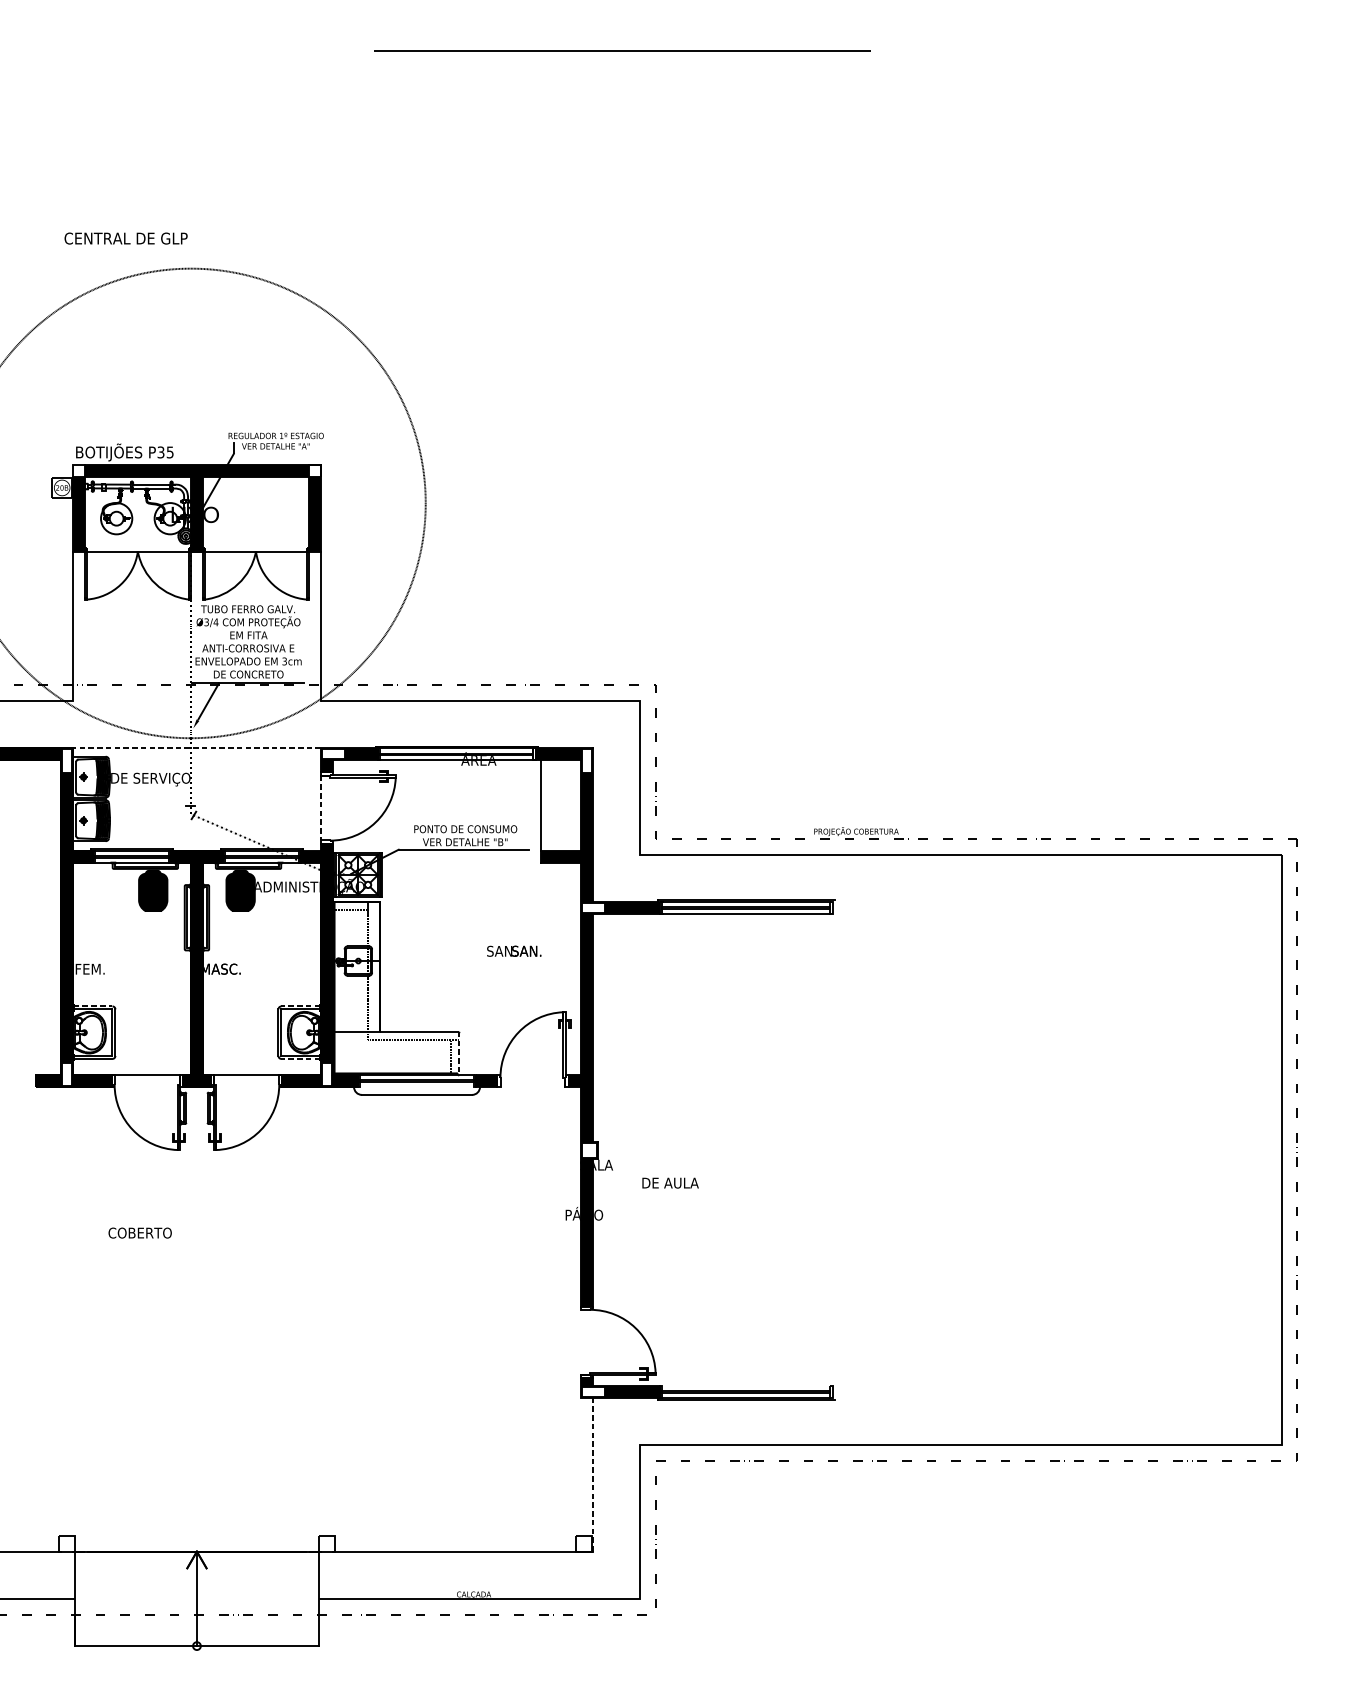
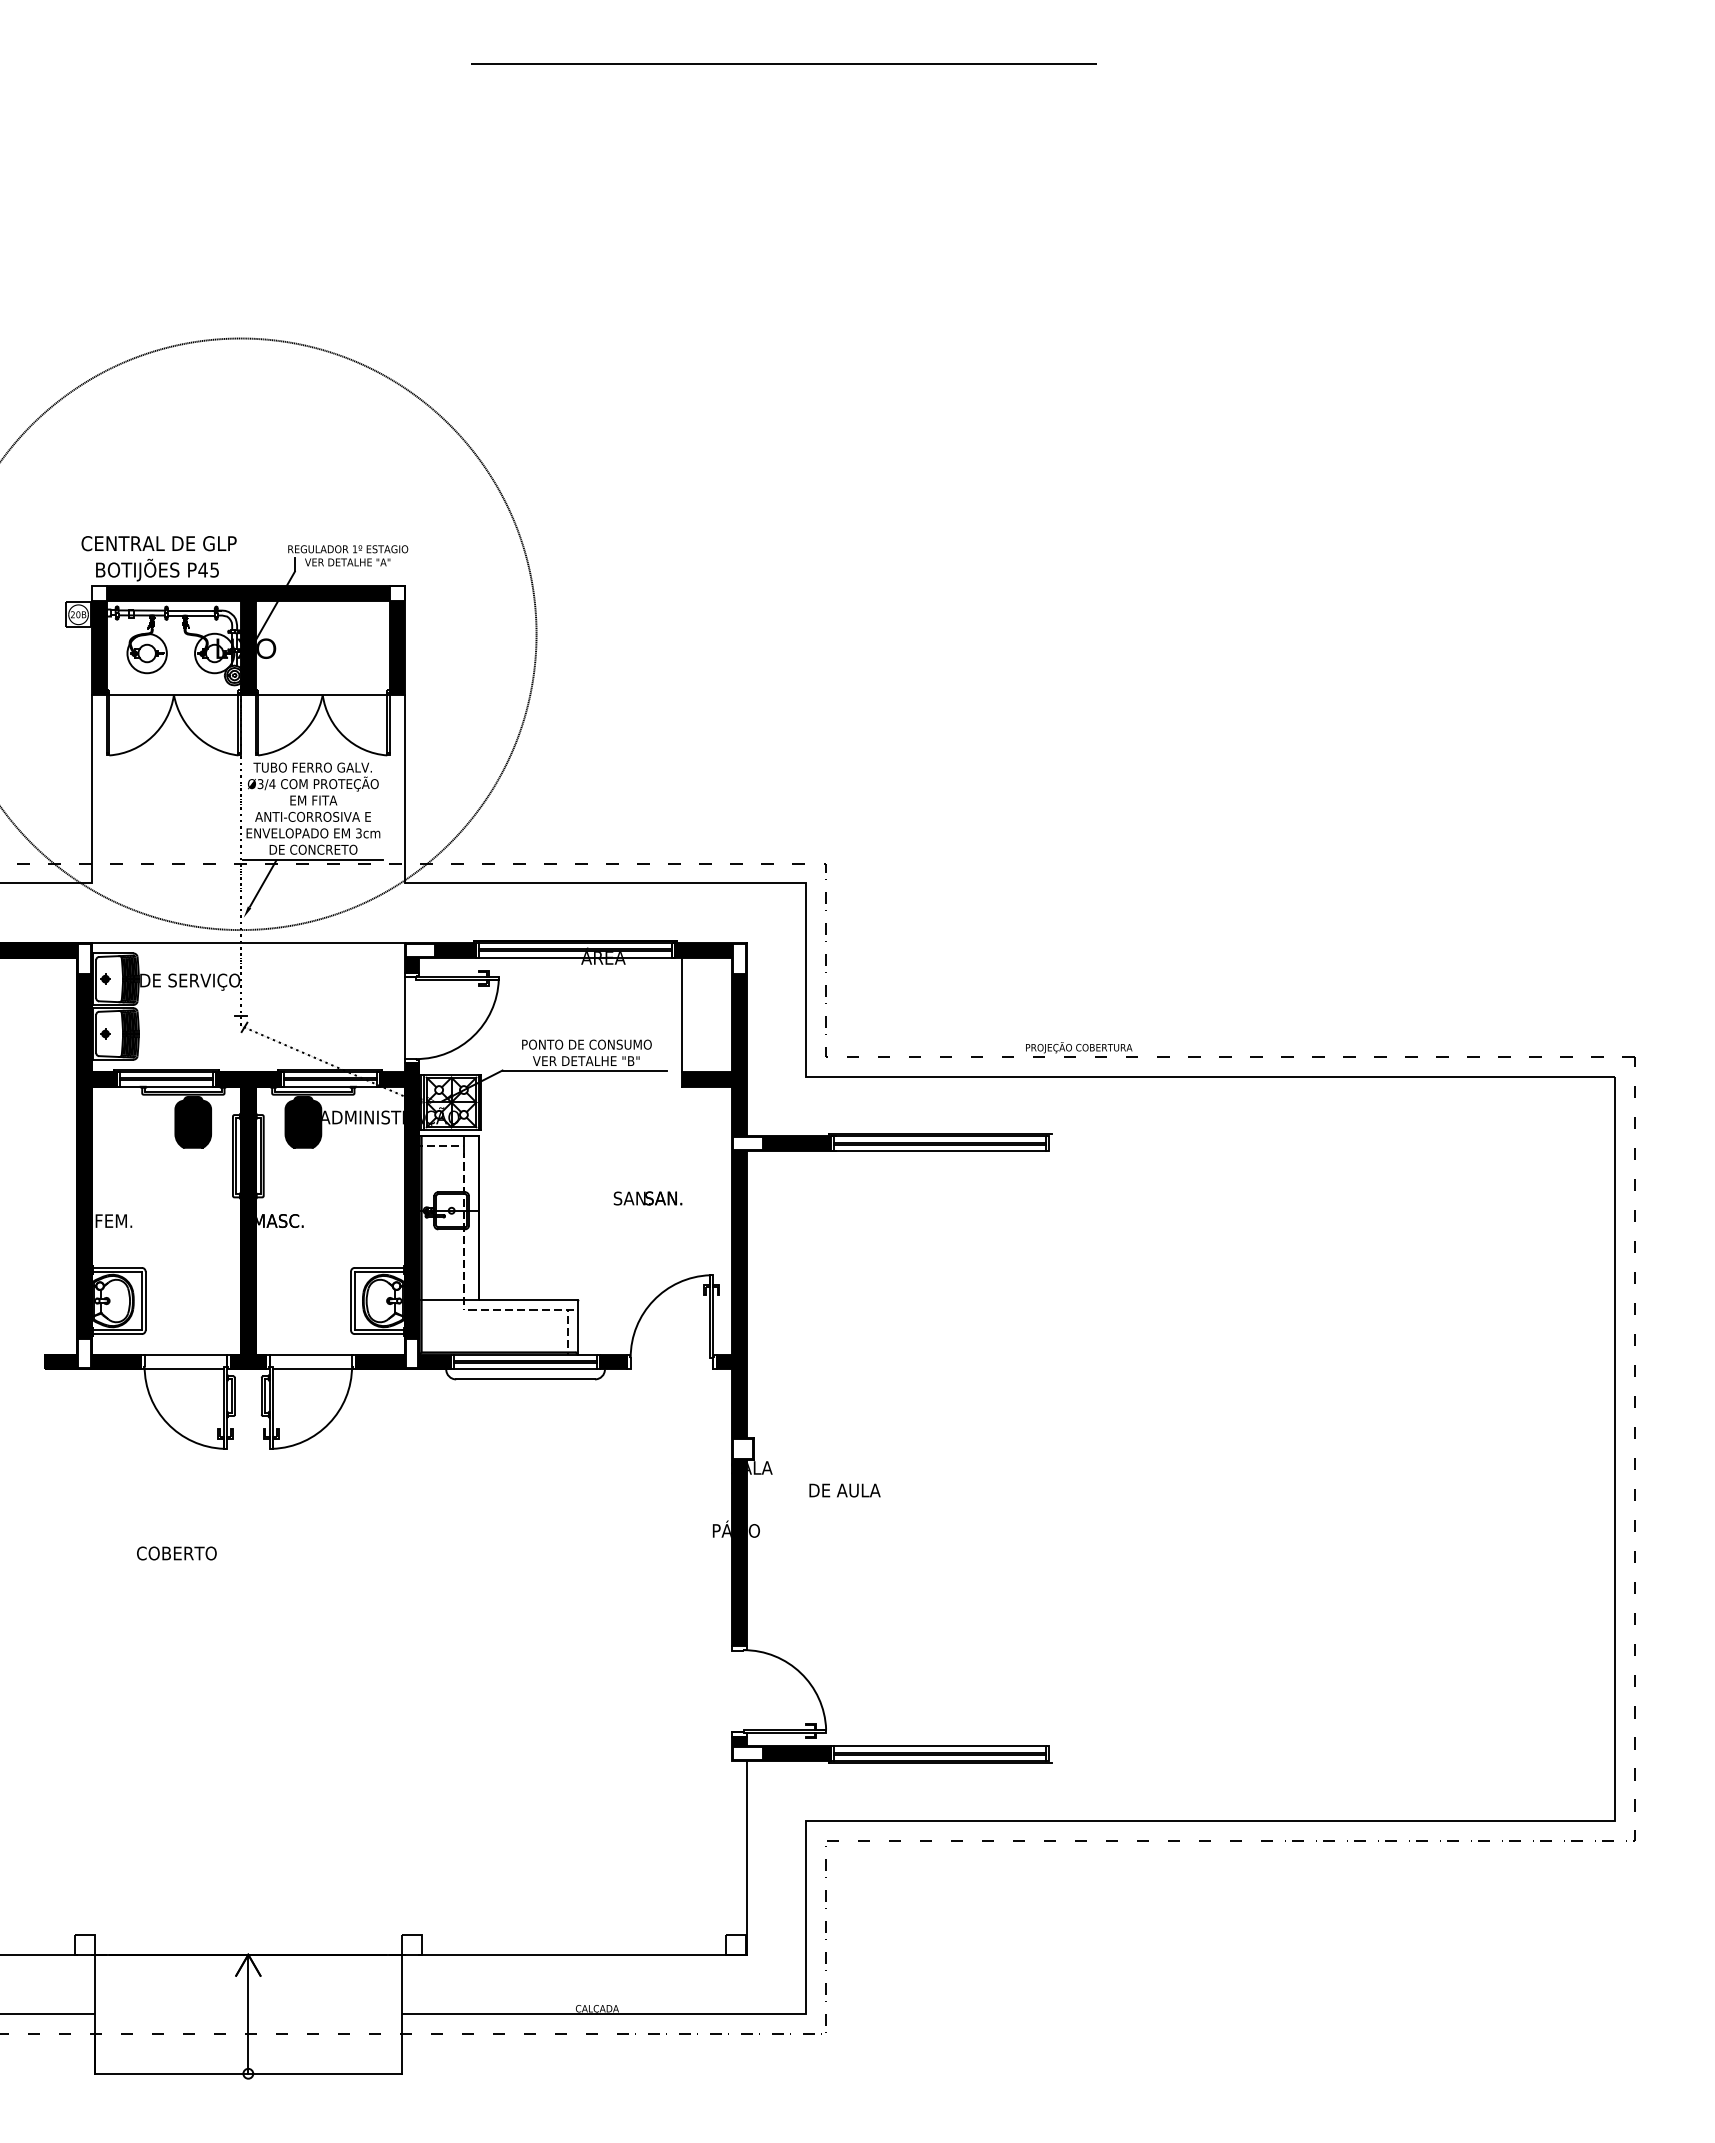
text: (125, 238) -> (158, 543), moved
text: (160, 452) -> (202, 569), P35 -> P45
line: (196, 748) -> (247, 942), dashed -> solid
line: (320, 807) -> (404, 1017), dashed -> solid
line: (93, 1006) -> (118, 1267), dashed -> solid
line: (300, 1006) -> (378, 1267), dashed -> solid
line: (459, 1053) -> (578, 1327), dashed -> solid
line: (300, 1059) -> (378, 1334), dashed -> solid
line: (146, 1087) -> (184, 1369), added
line: (247, 1087) -> (312, 1369), added
line: (416, 1087) -> (525, 1369), added
line: (746, 1386) -> (940, 1746), added
line: (592, 1475) -> (746, 1858), dashed -> solid

